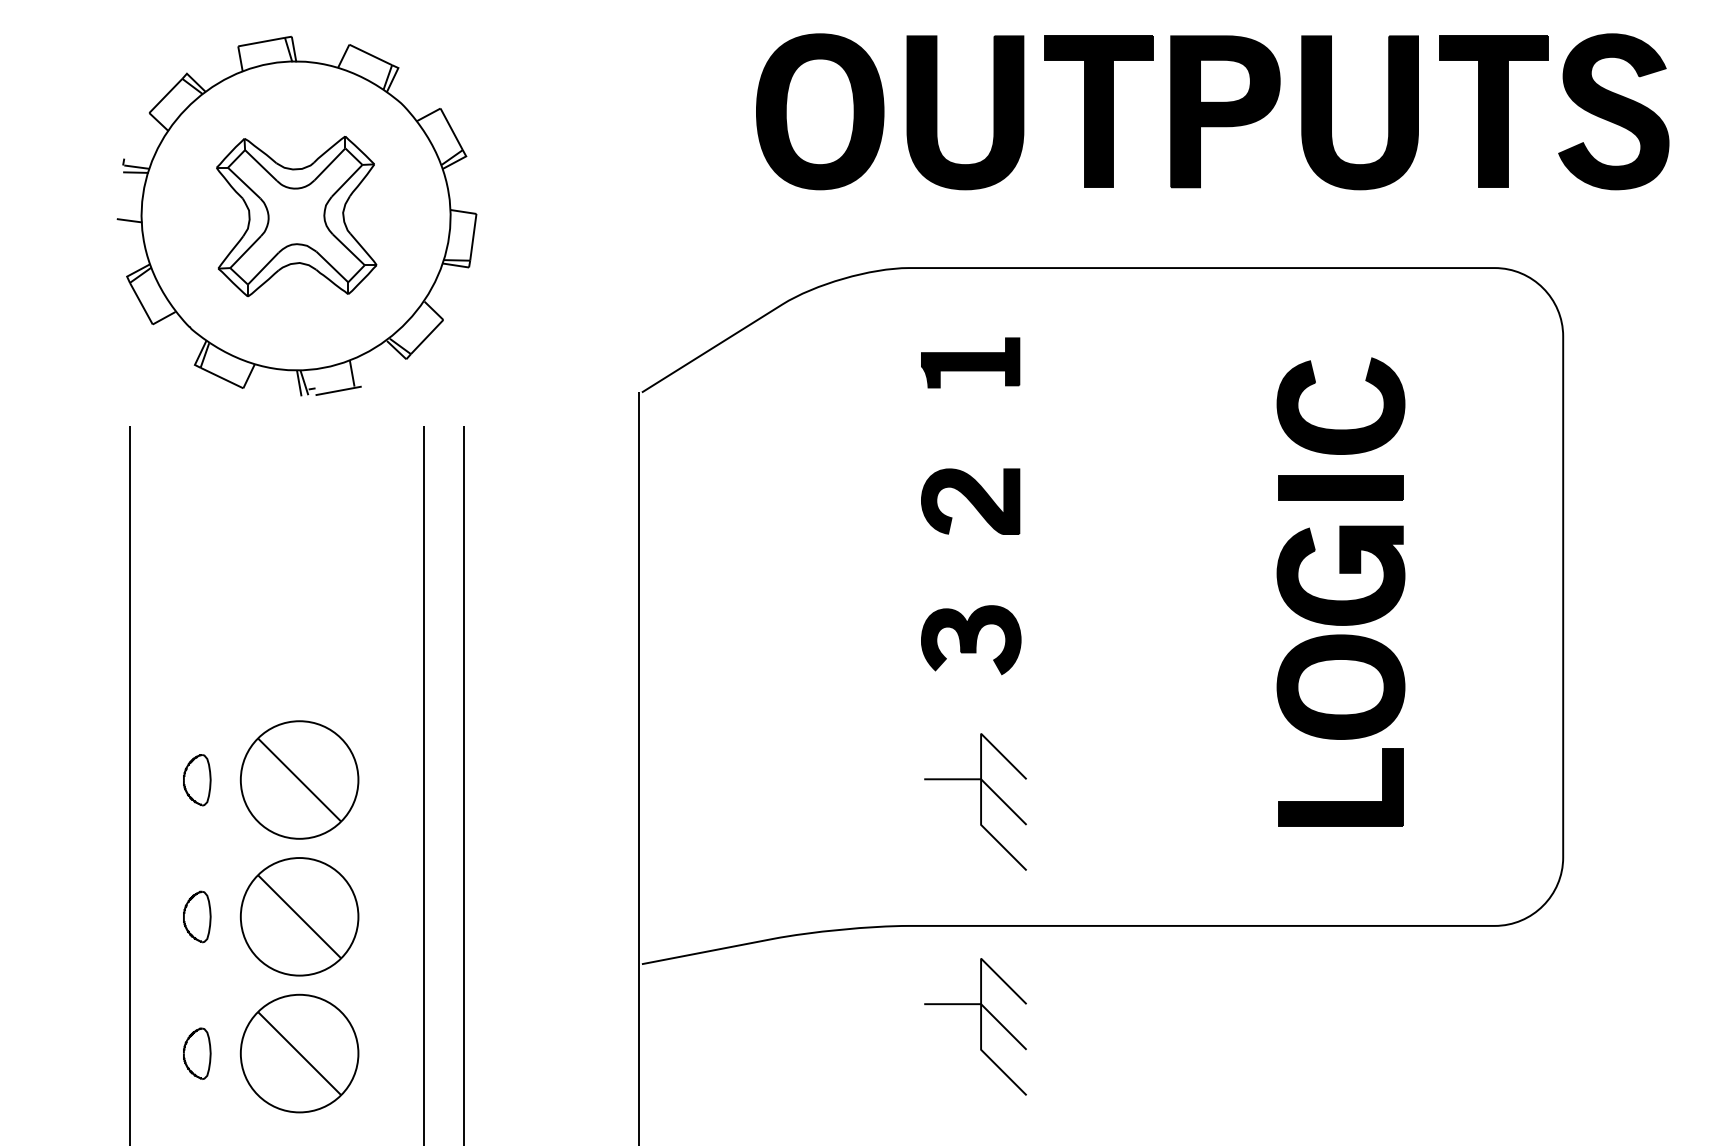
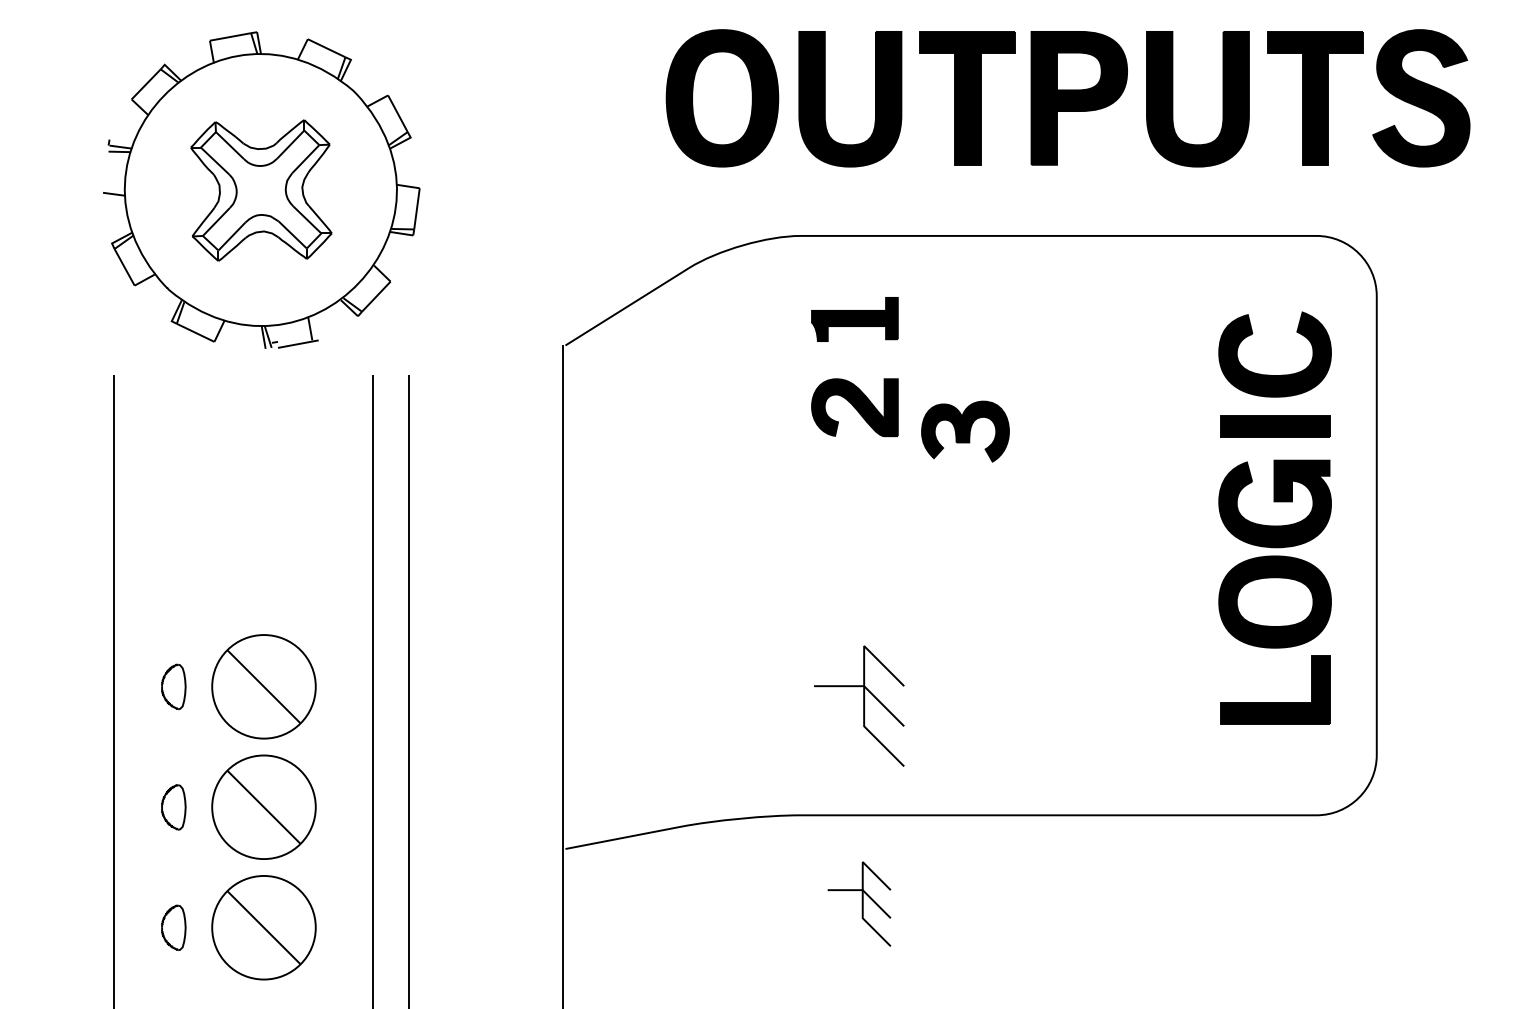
part: (970, 501) -> (854, 407), moved
part: (1340, 600) -> (1274, 525), moved
part: (971, 639) -> (965, 431), moved
part: (975, 1026) -> (859, 903), size x0.7

